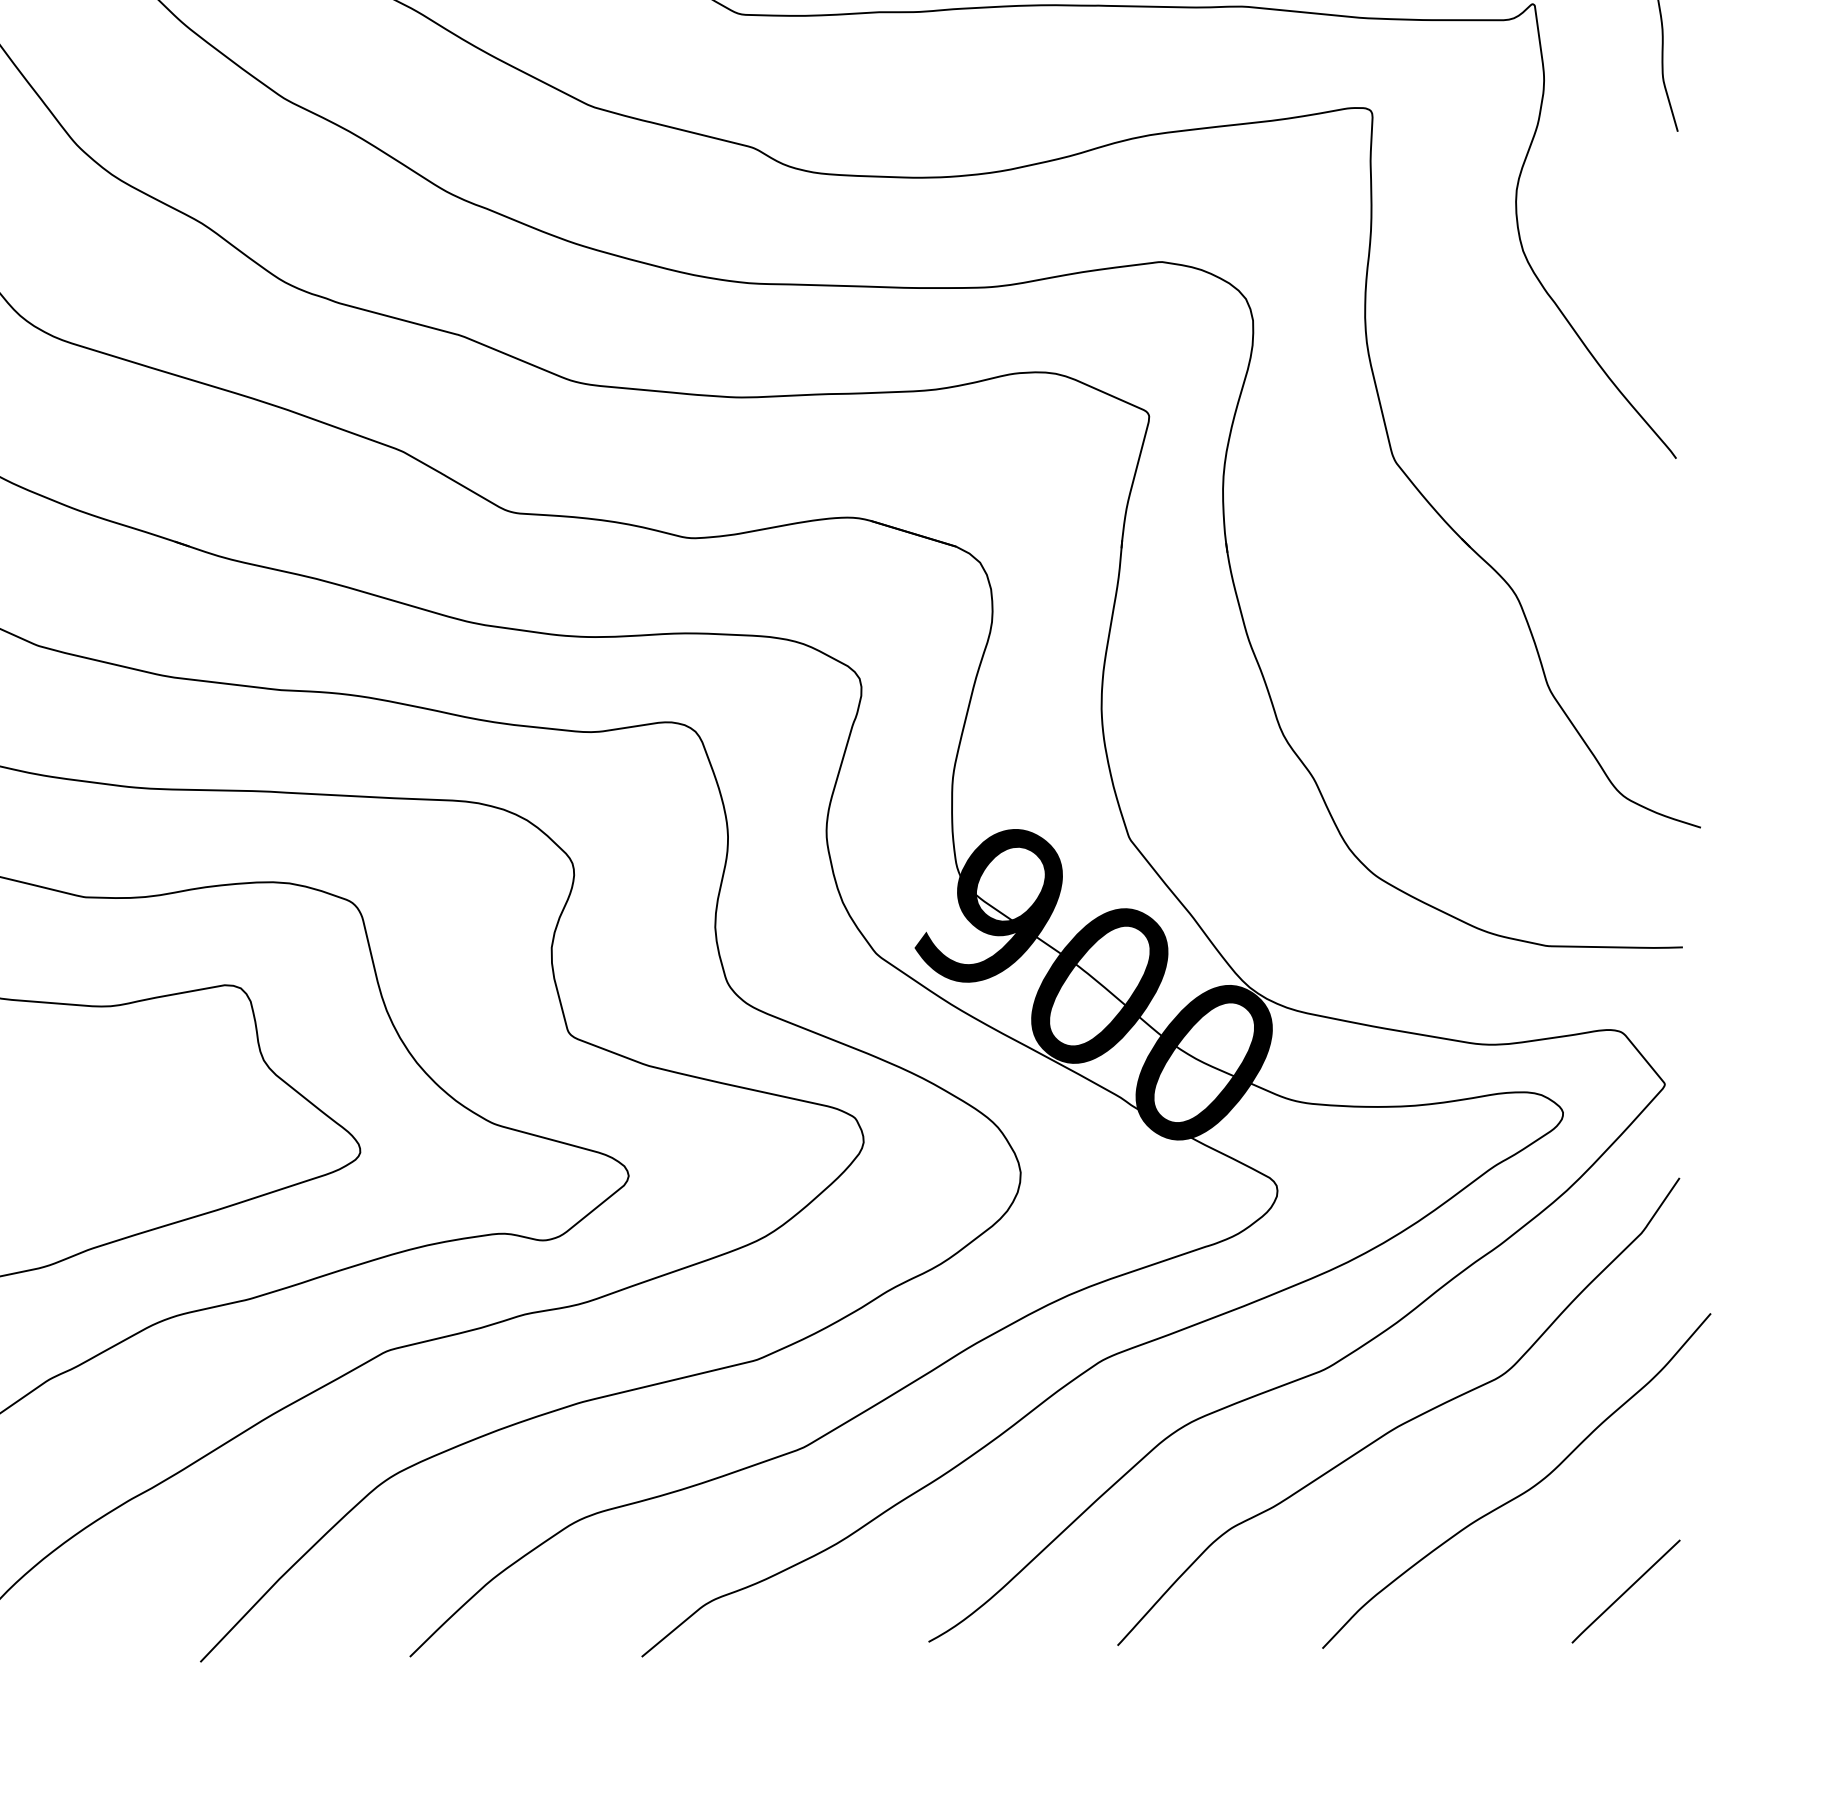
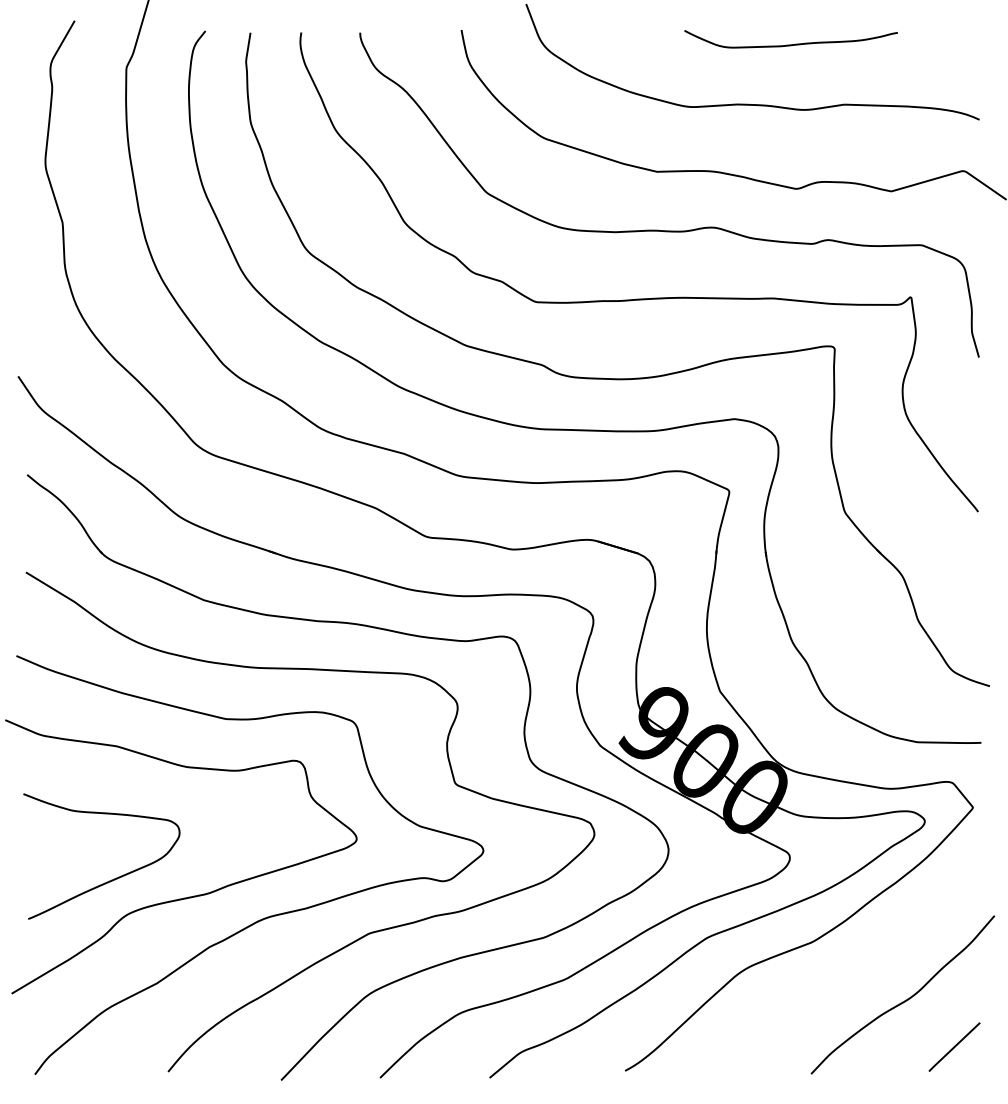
curve: (1403, 1420) -> (849, 966), removed

